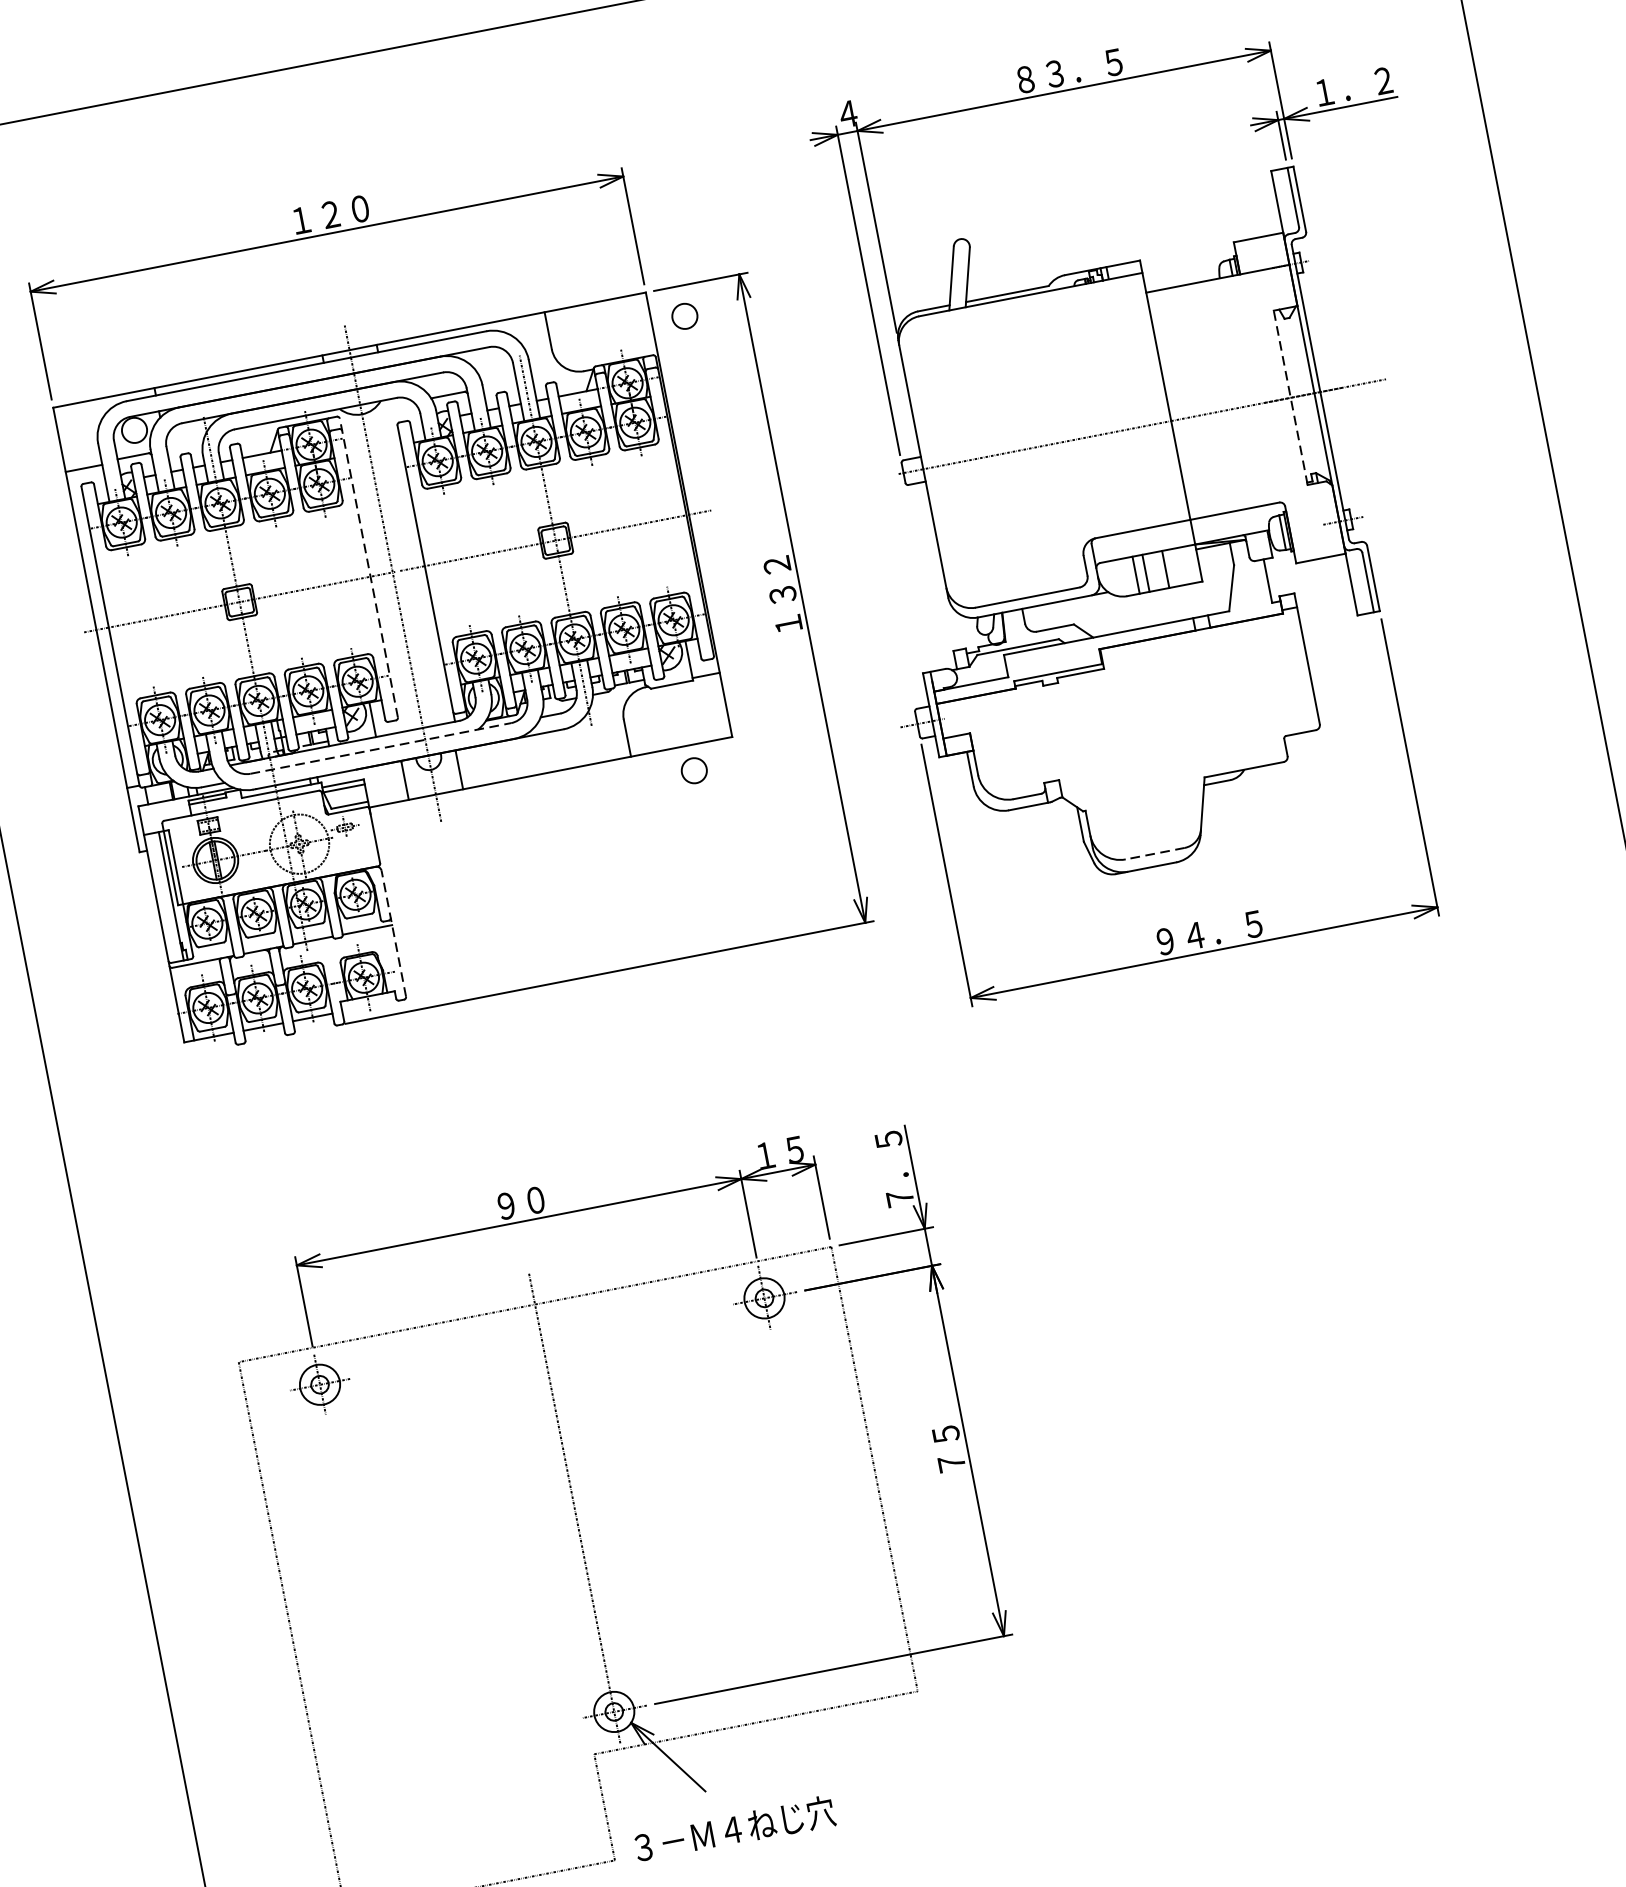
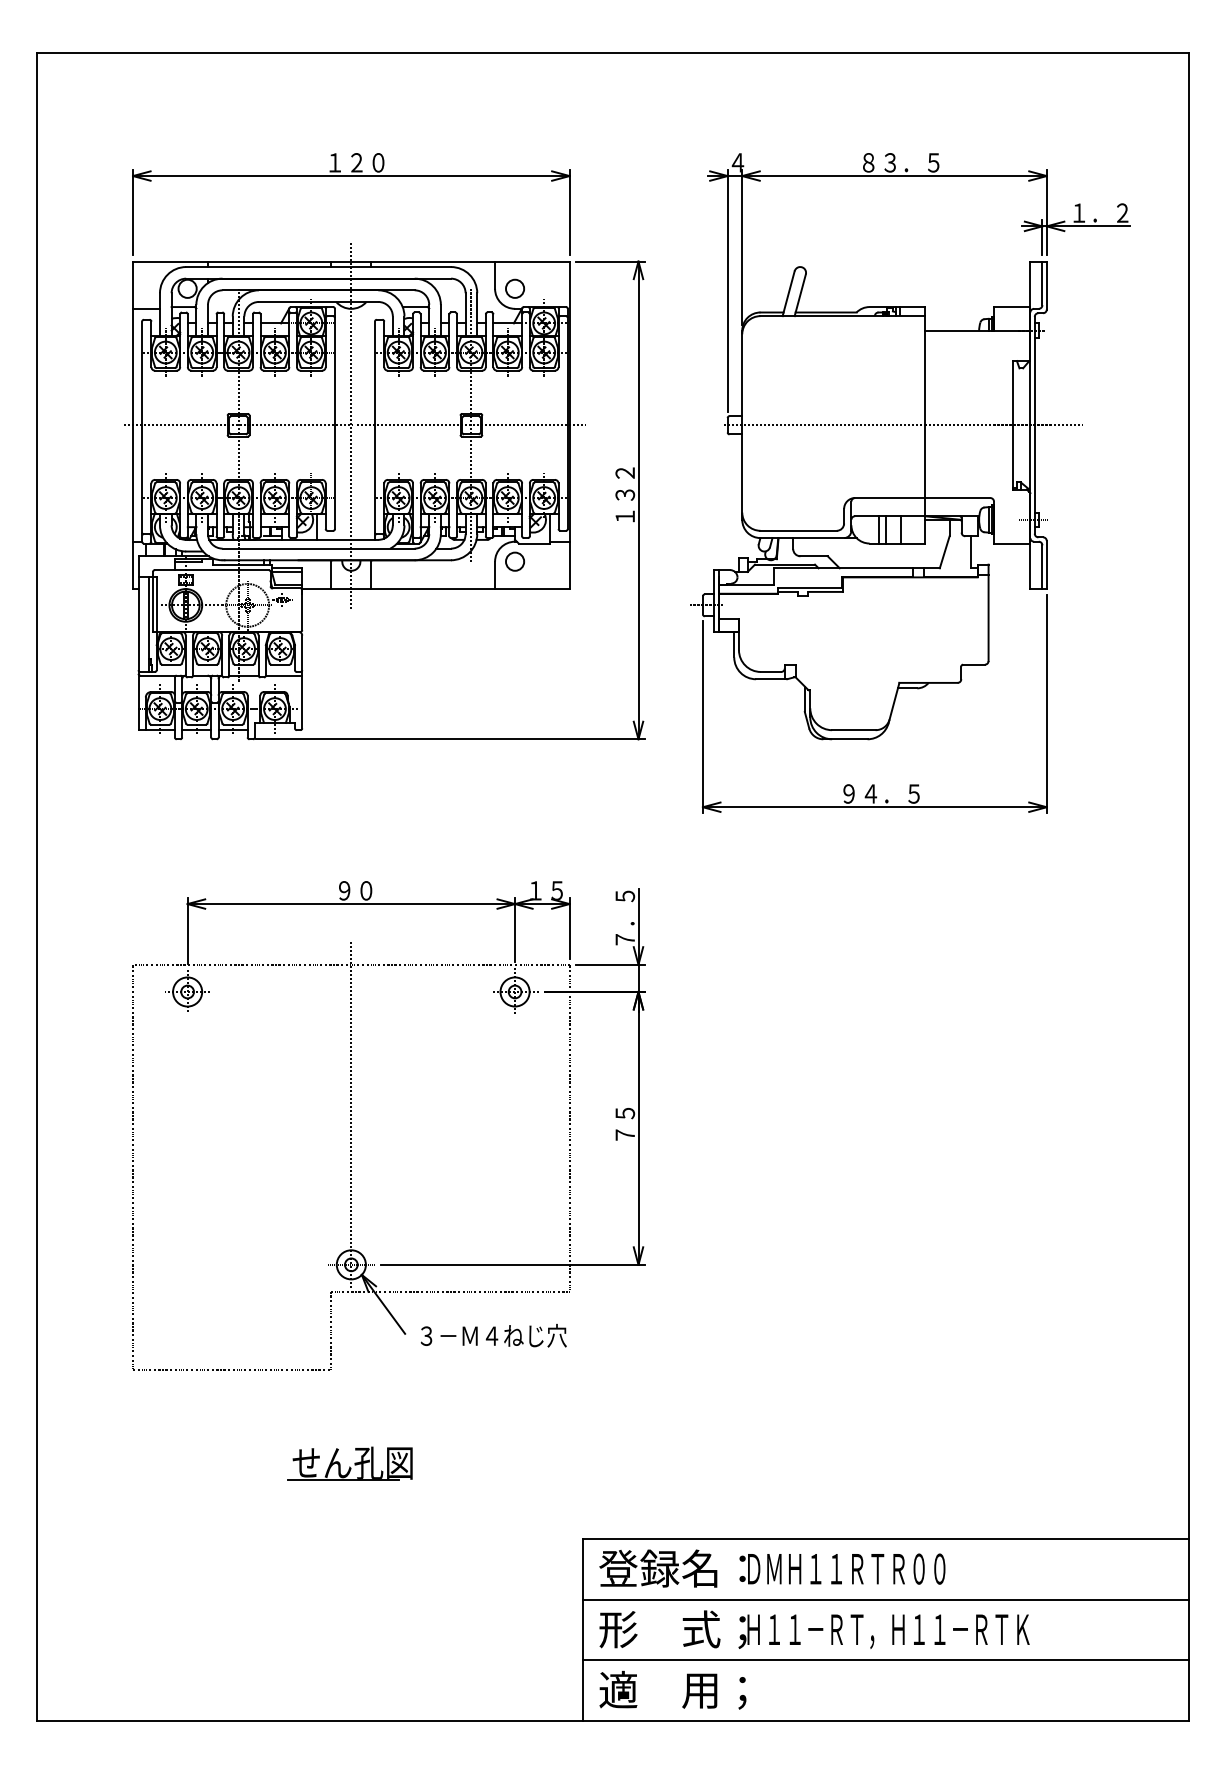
circle: (684, 316) -> (514, 288), moved
line: (1289, 396) -> (1012, 424), dashed -> solid
line: (369, 567) -> (335, 418), dashed -> solid
line: (382, 748) -> (319, 548), dashed -> solid
circle: (693, 770) -> (514, 561), moved
line: (1154, 854) -> (853, 730), dashed -> solid
line: (394, 933) -> (302, 681), dashed -> solid
text: (734, 1828) -> (493, 1335), moved

